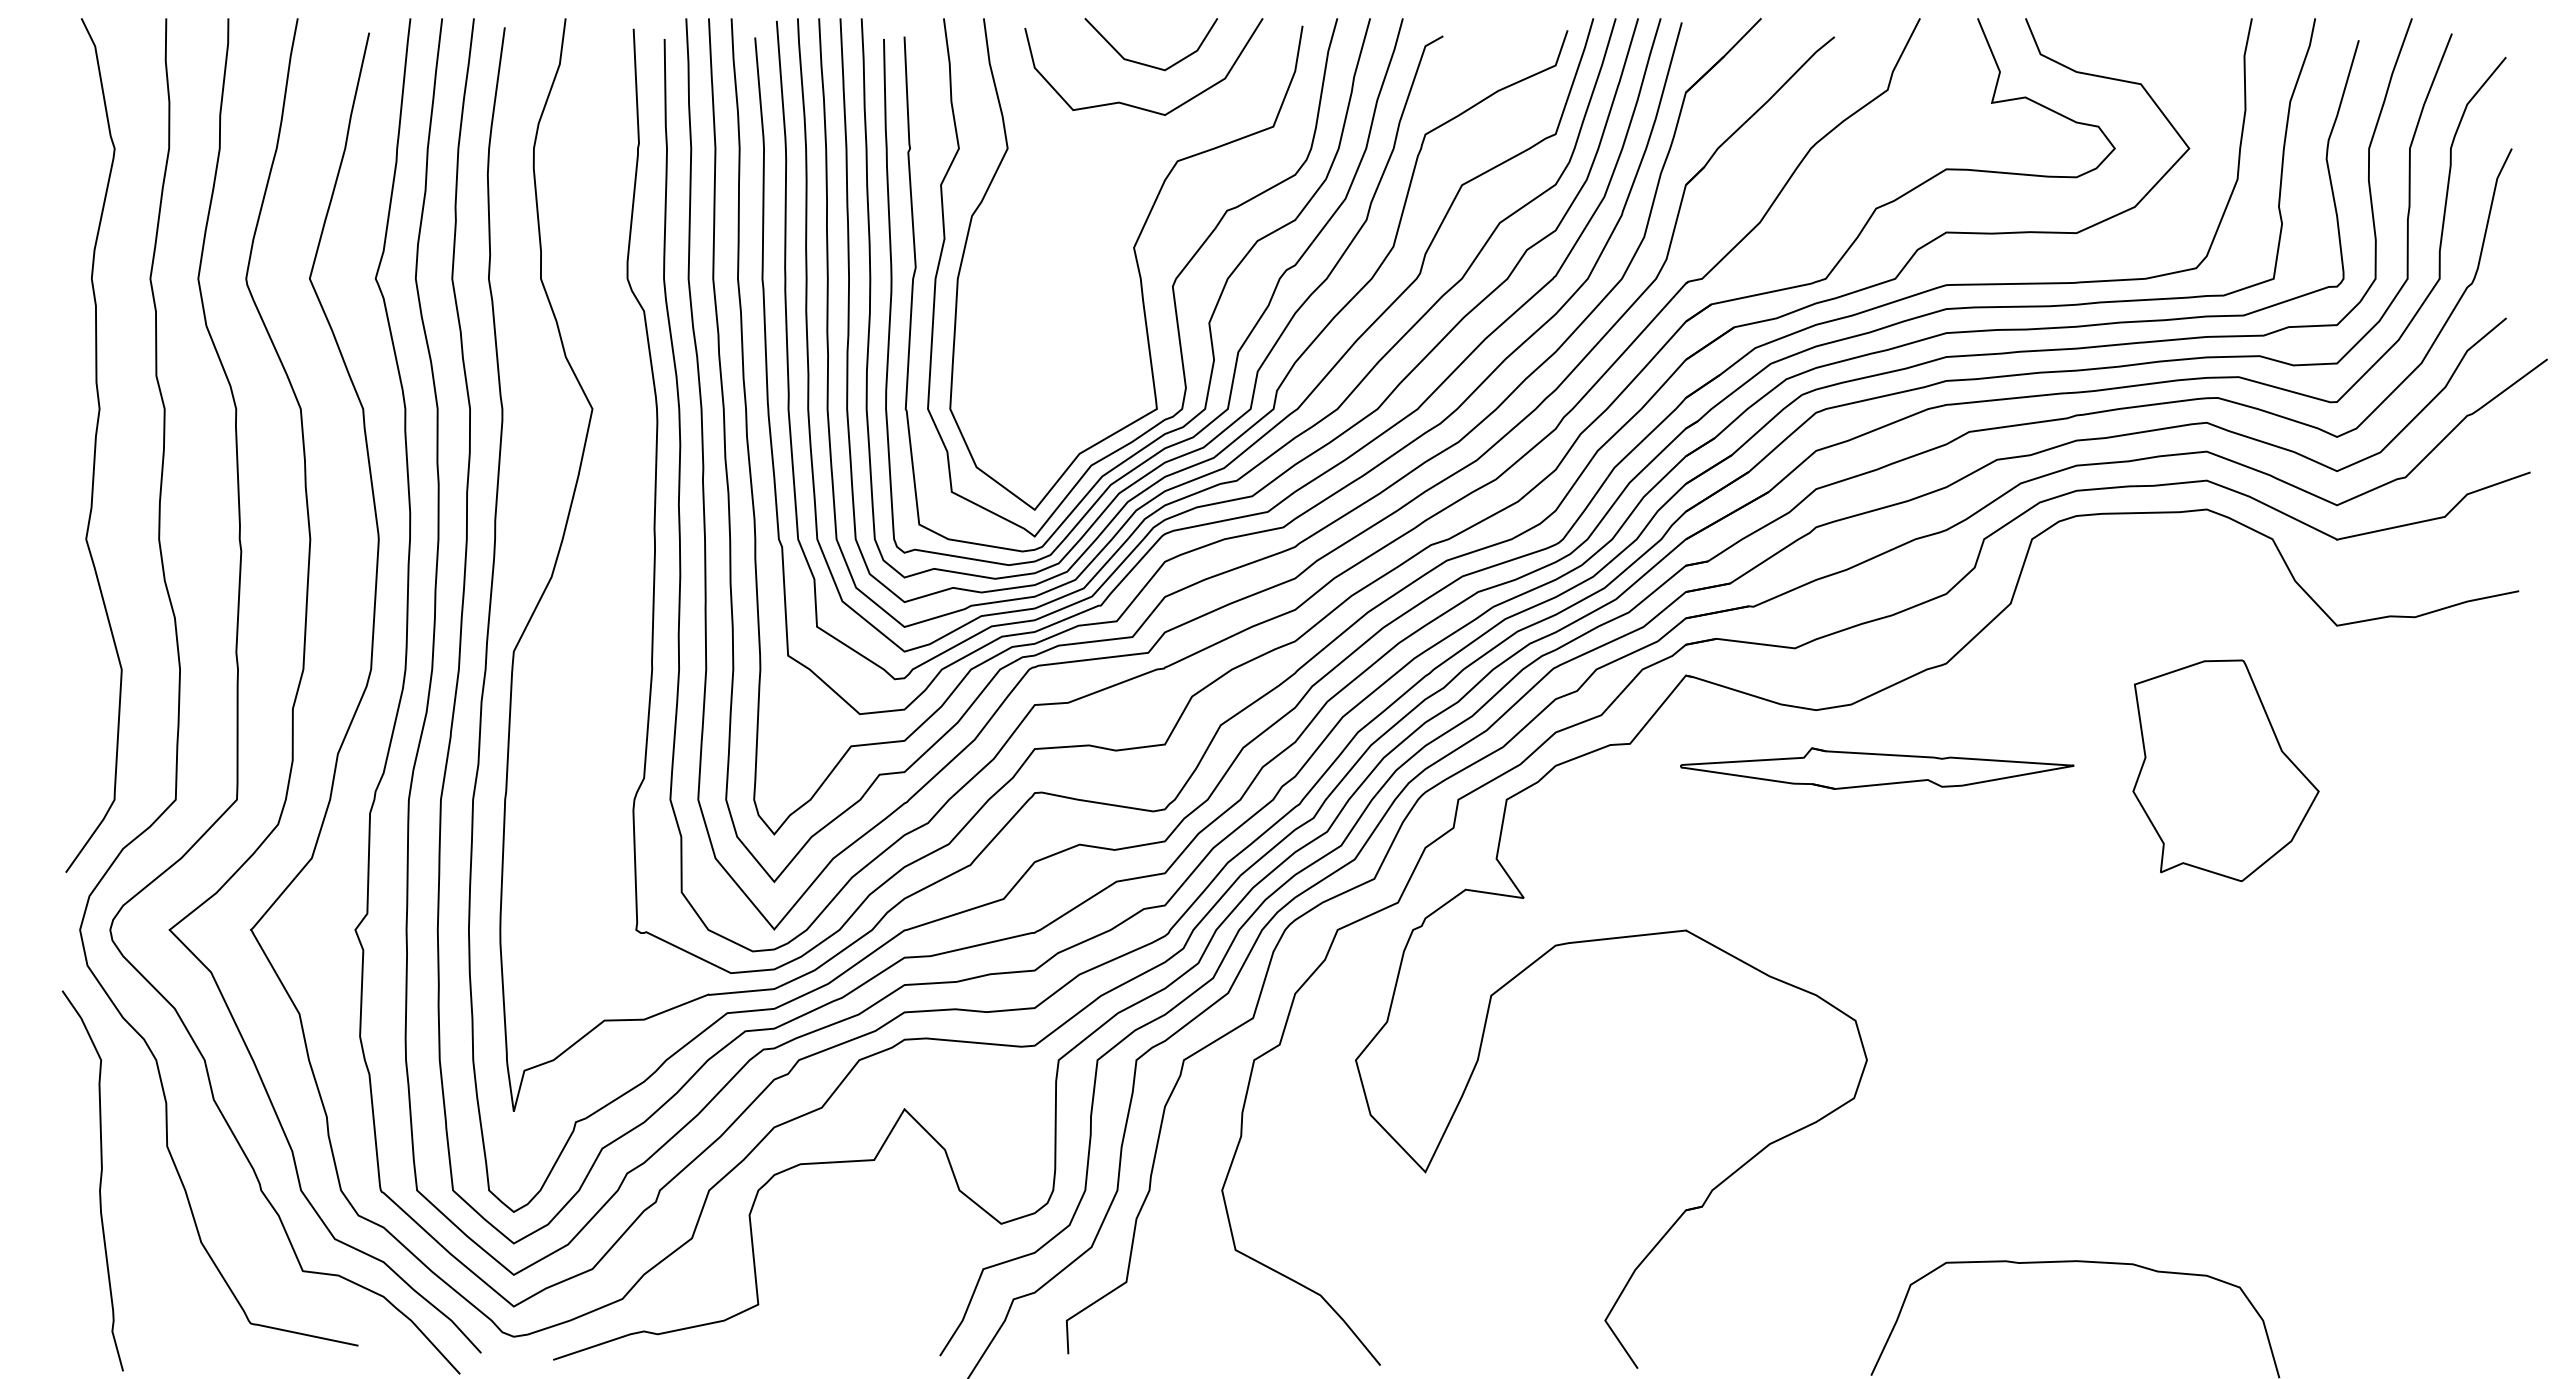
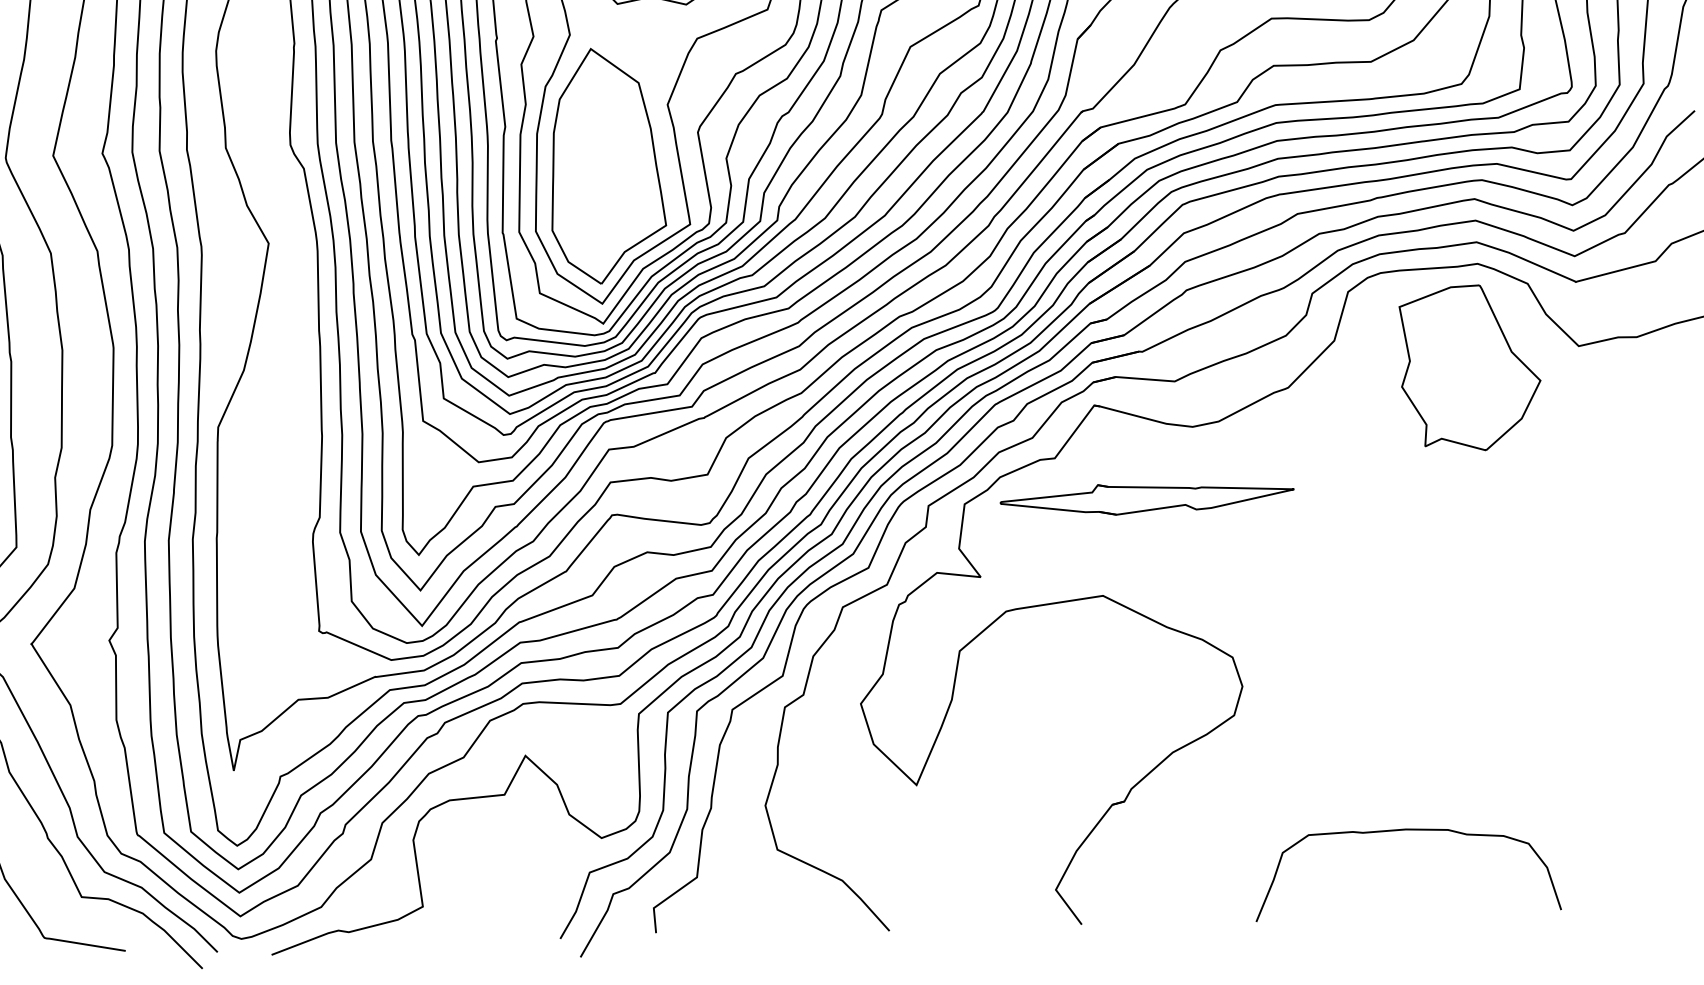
part: (1048, 325) -> (606, 165), added
part: (1877, 768) -> (1147, 498), moved
part: (2225, 770) -> (1470, 368), moved

